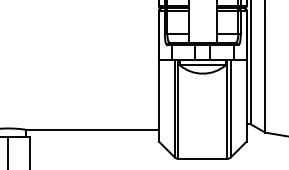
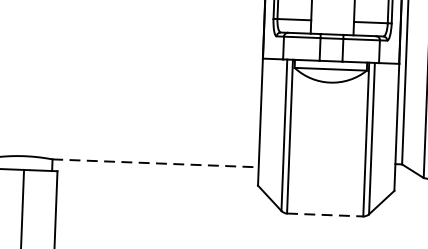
line: (93, 129) -> (156, 162), solid -> dashed
line: (202, 158) -> (324, 214), solid -> dashed

